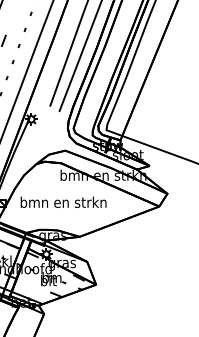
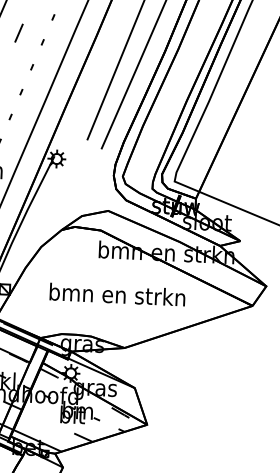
text: (63, 201) -> (117, 293), moved

